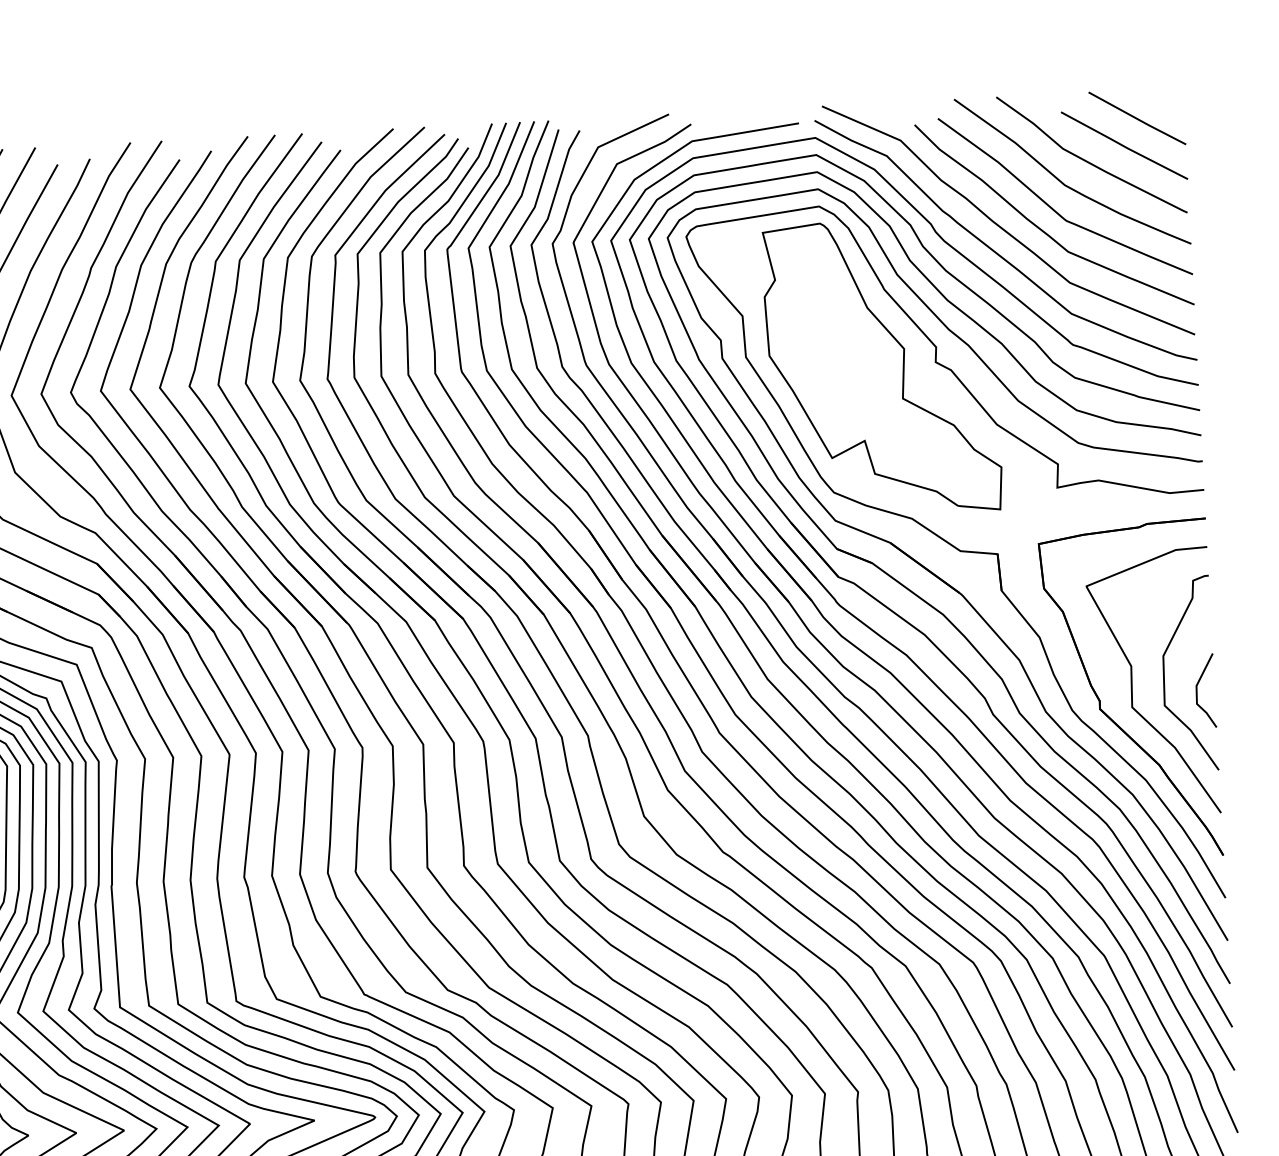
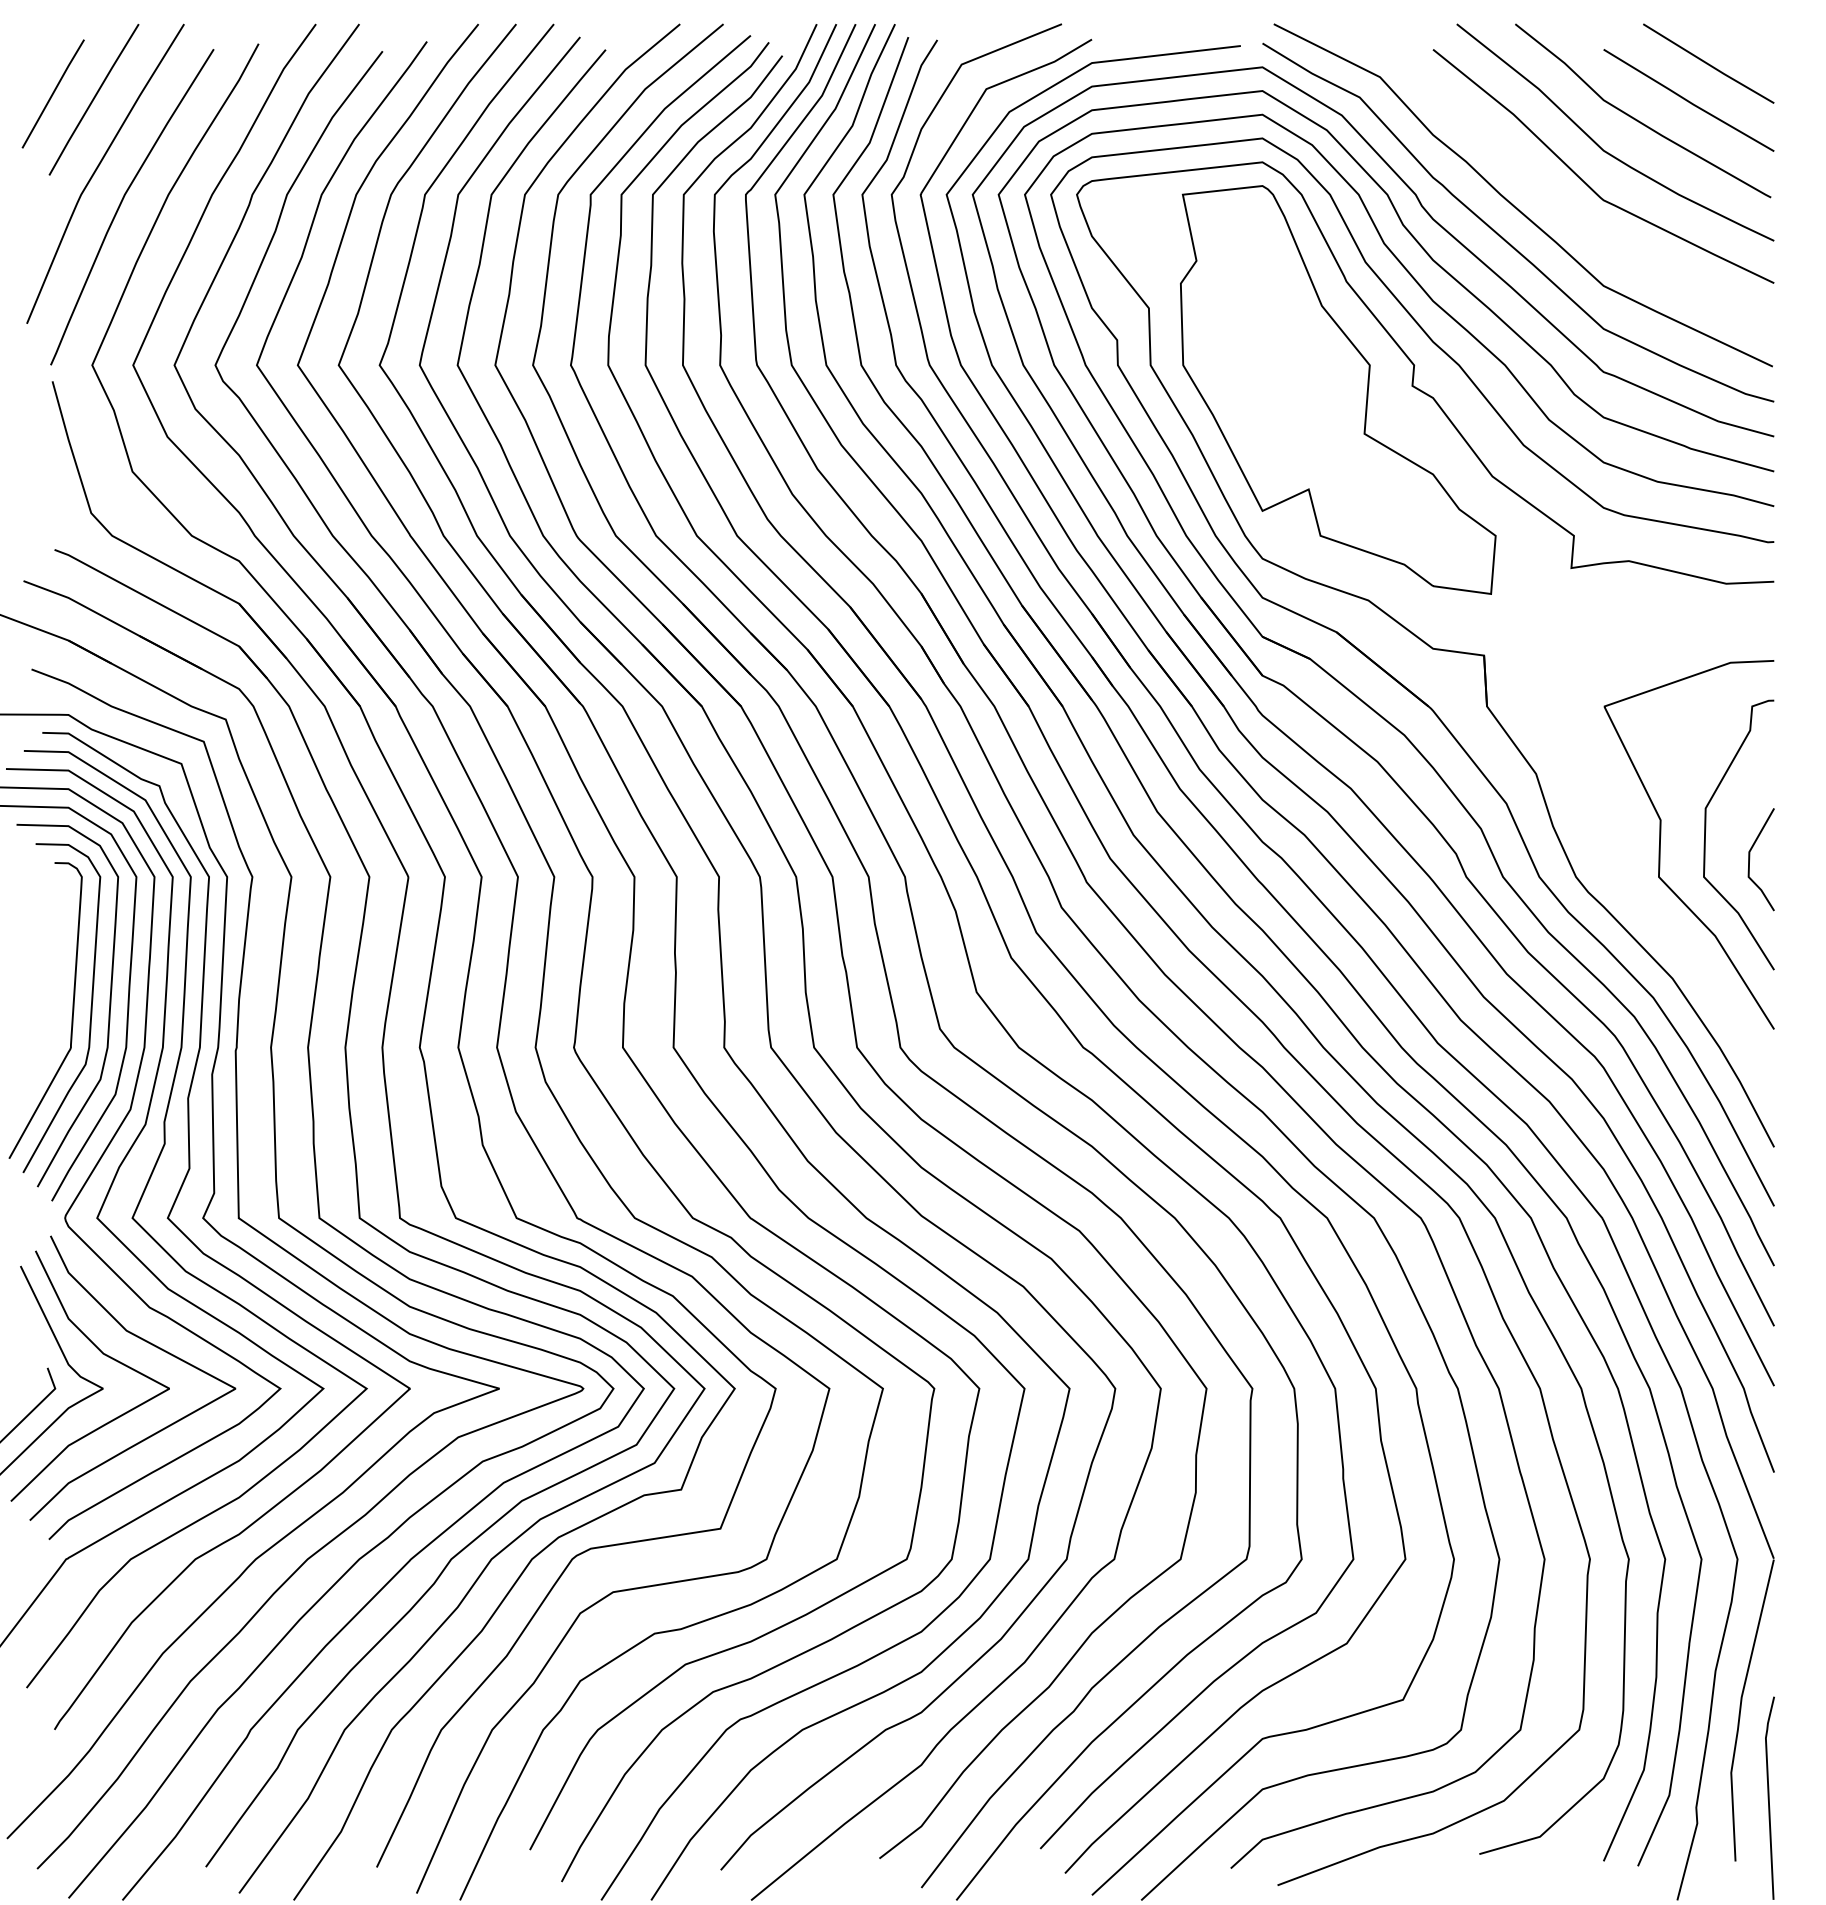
curve: (1043, 230) -> (1570, 211), removed
part: (1100, 700) -> (1615, 865), removed

